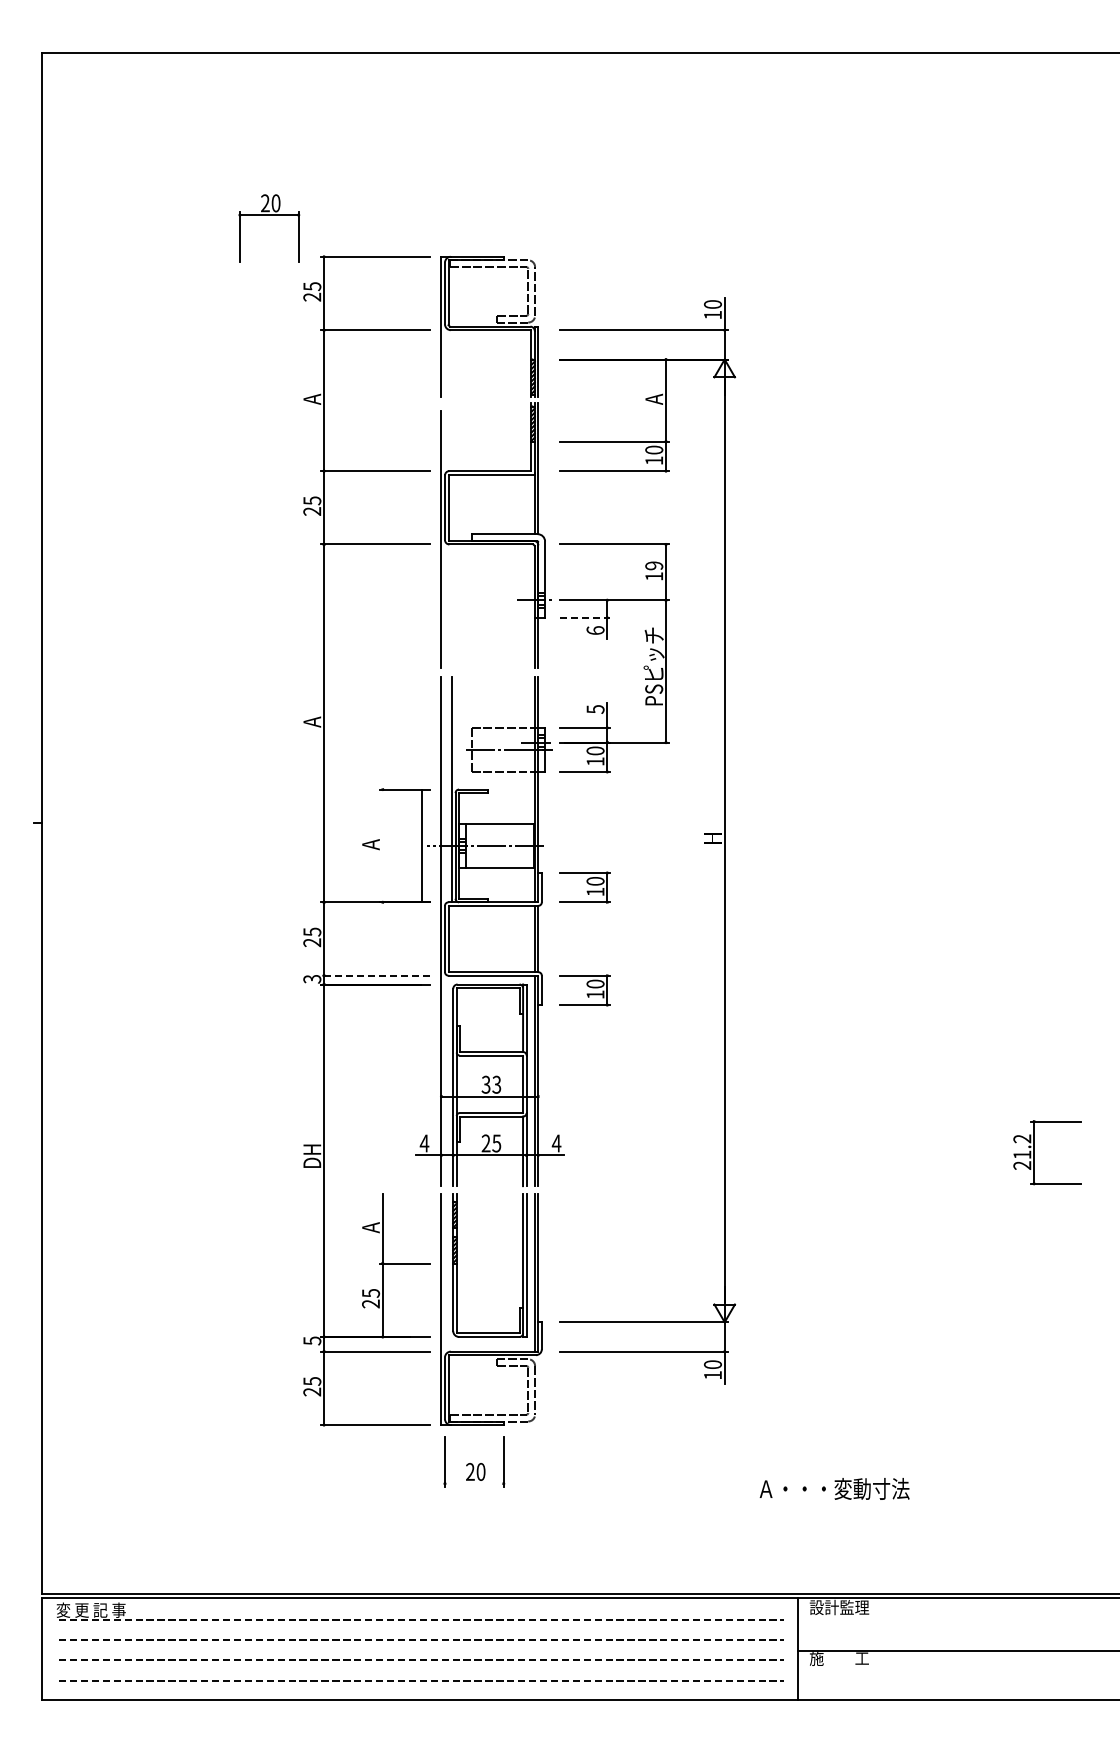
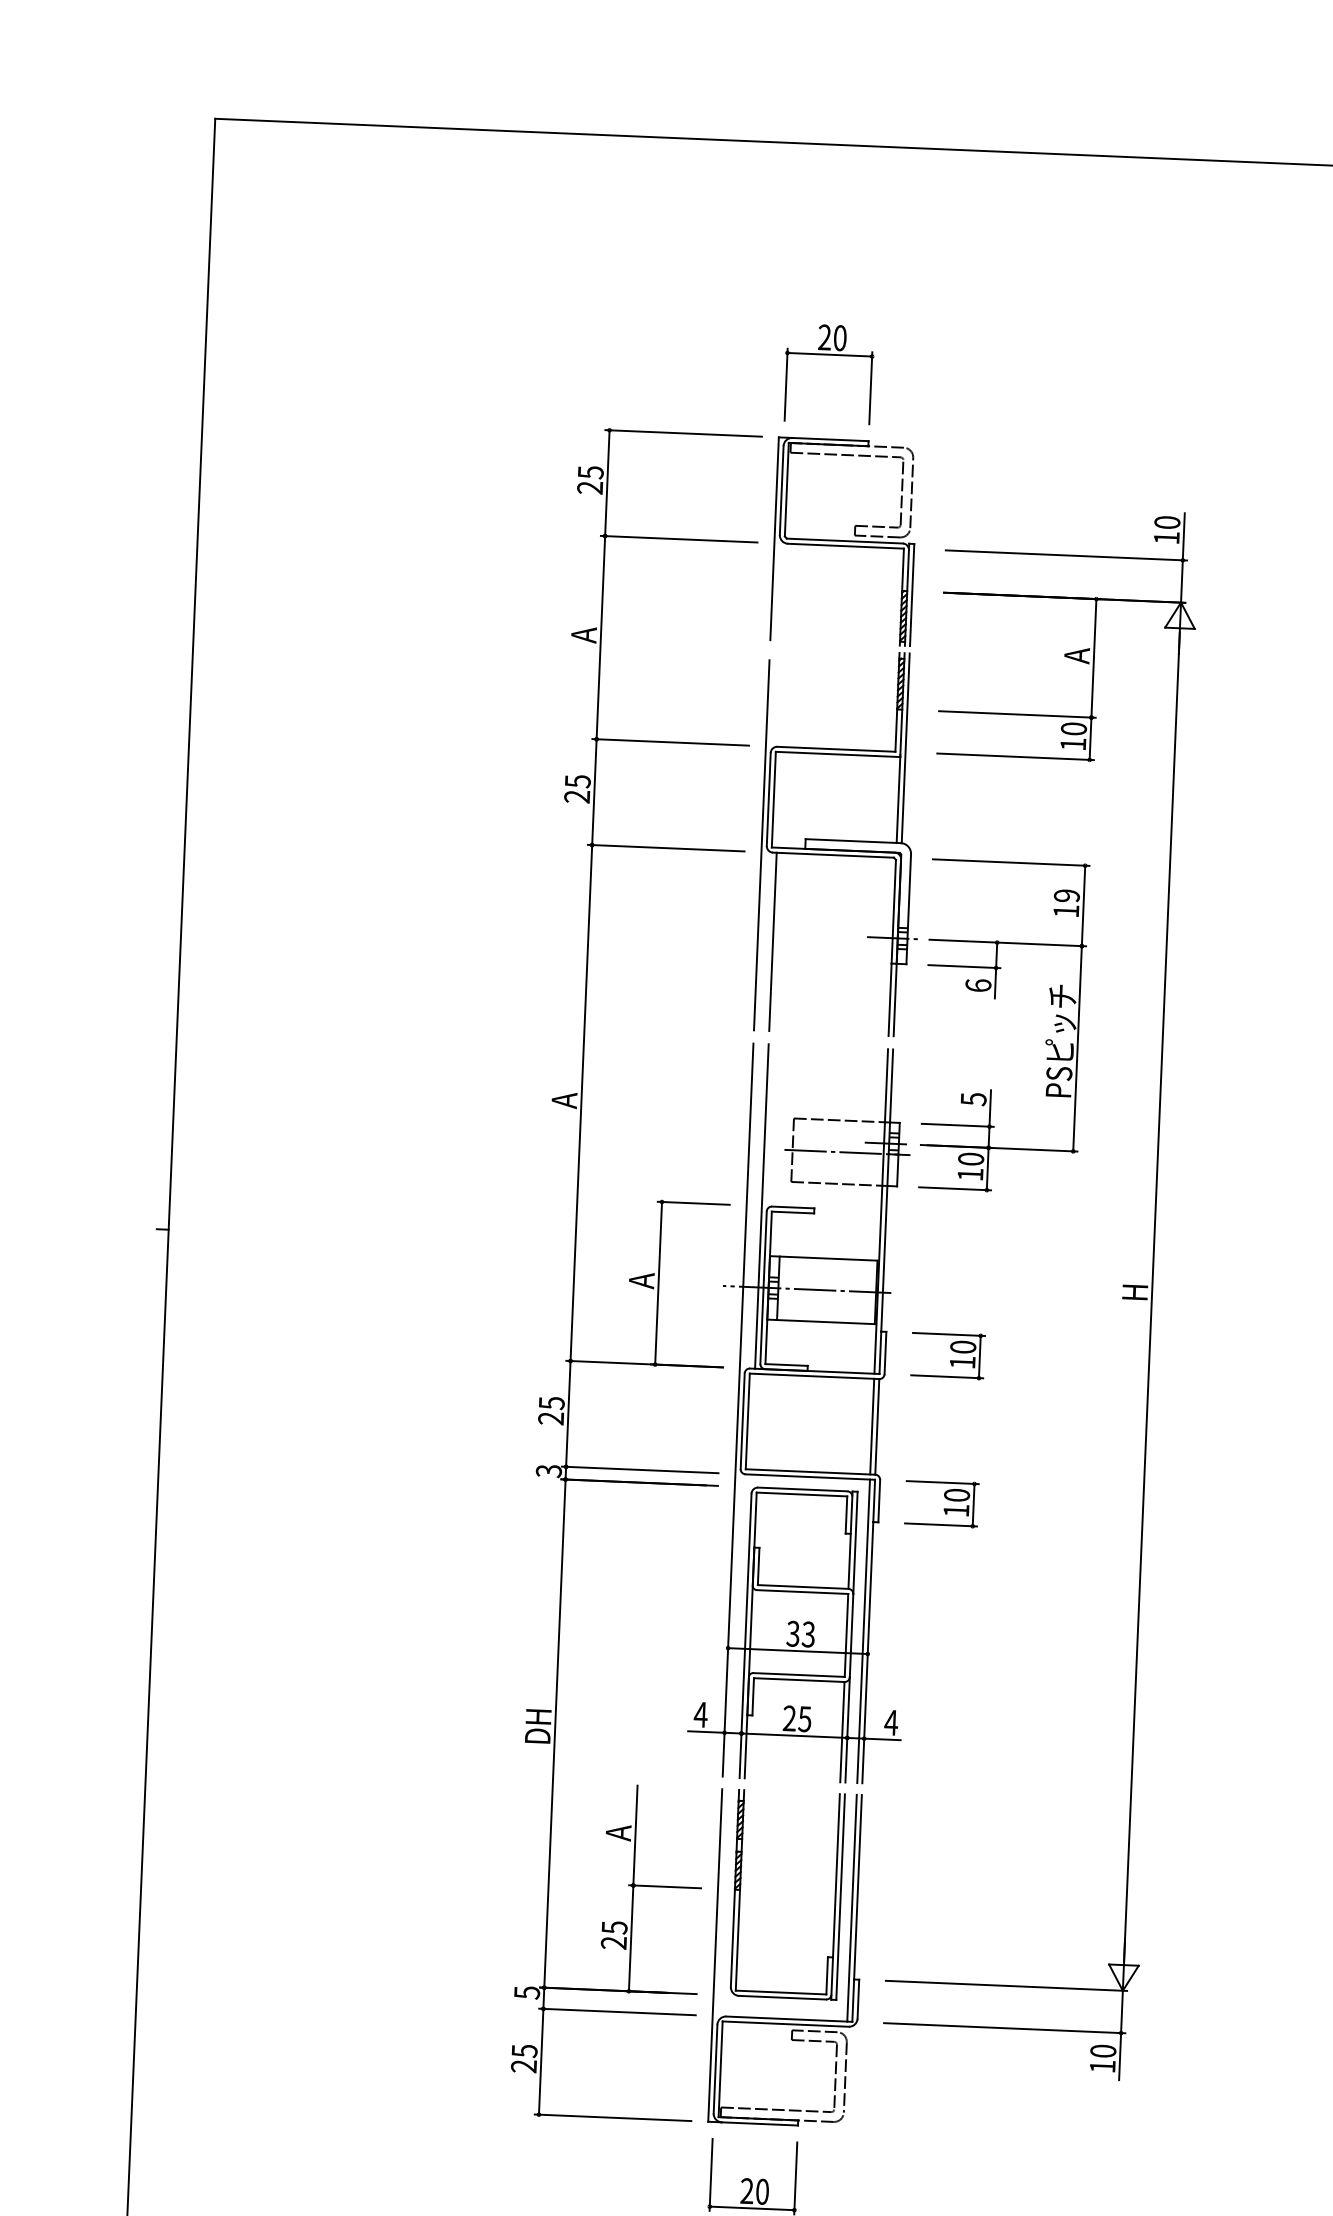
part: (269, 215) -> (829, 355), moved
line: (452, 606) -> (773, 942), added
line: (585, 617) -> (964, 966), dashed -> solid
line: (421, 845) -> (658, 1282), moved
line: (374, 975) -> (638, 1469), dashed -> solid
line: (474, 1483) -> (752, 2208), added

